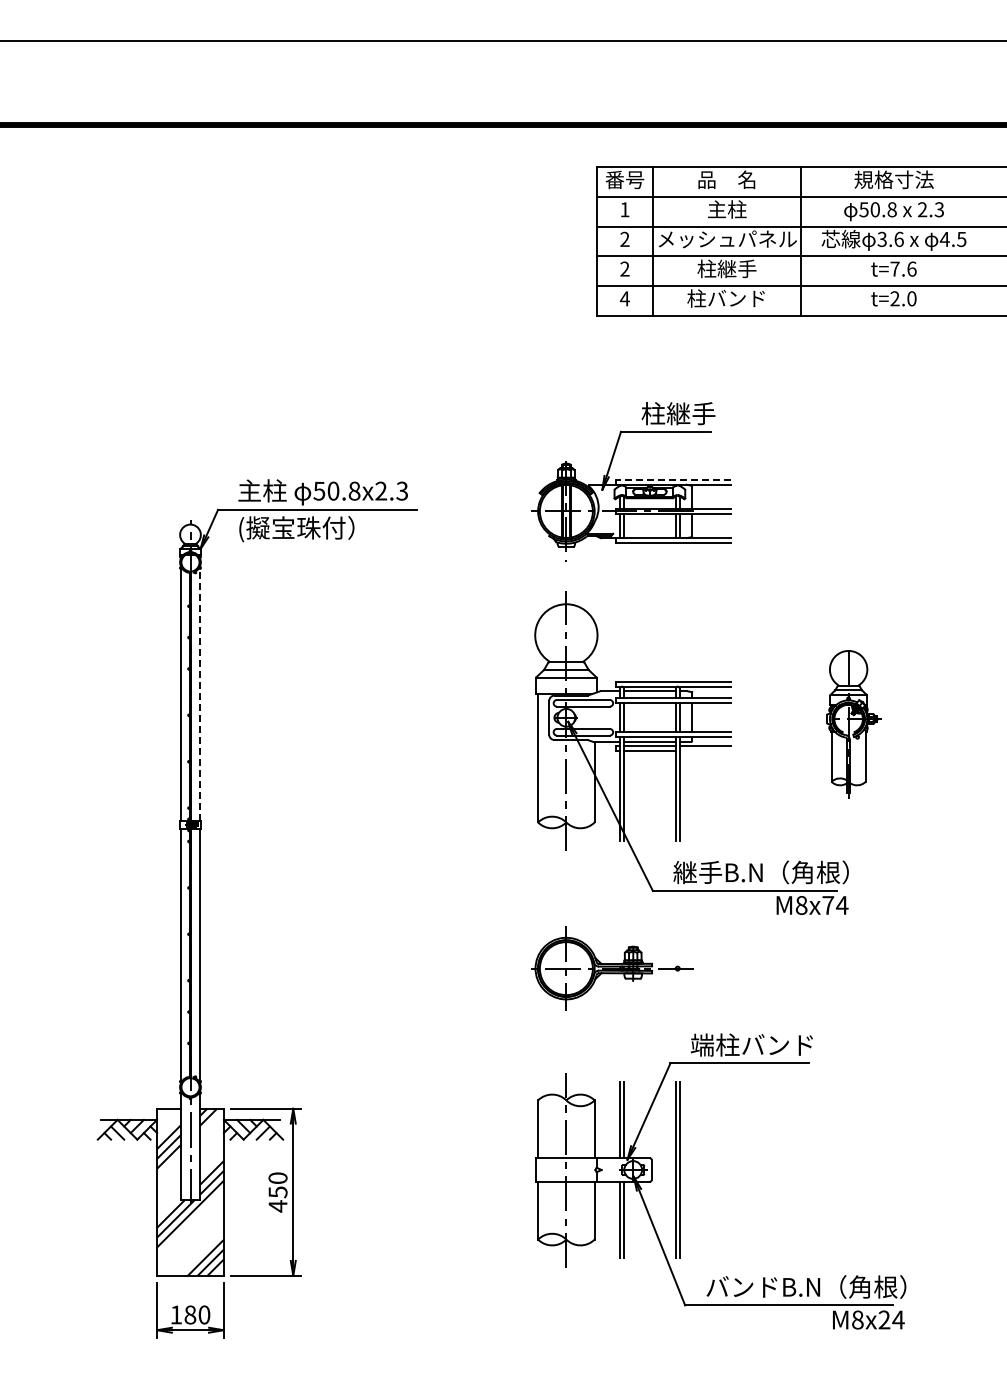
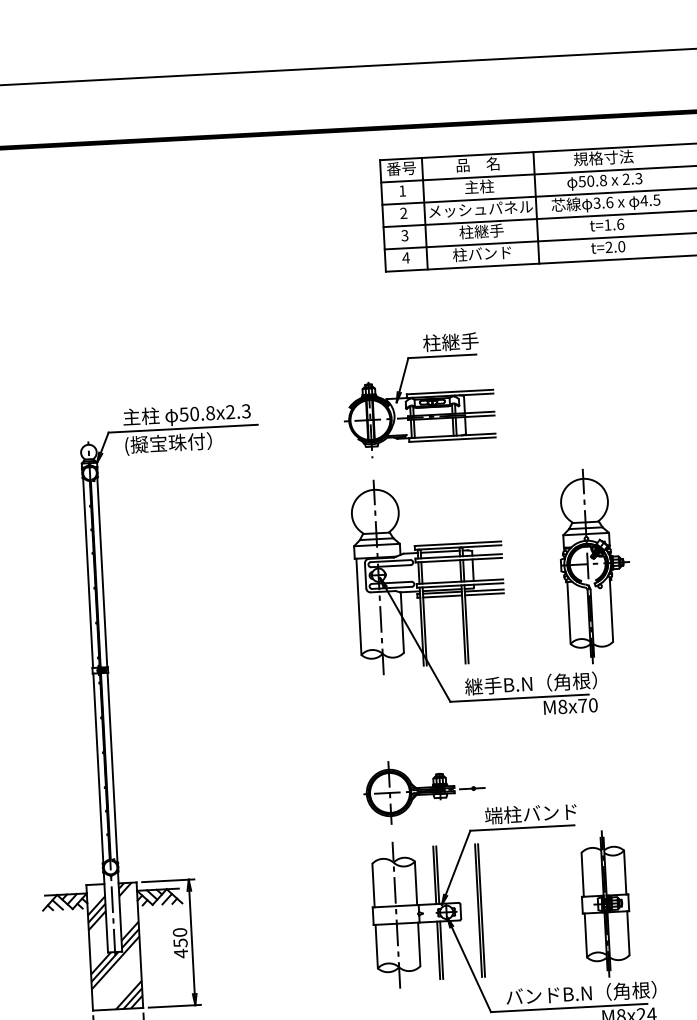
text: (894, 268) -> (607, 224), t=7.6 -> t=1.6
text: (624, 269) -> (404, 235), 2 -> 3
line: (673, 479) -> (449, 391), dashed -> solid
line: (199, 687) -> (101, 566), dashed -> solid
part: (854, 720) -> (595, 565), size x1.67
line: (705, 750) -> (484, 594), added
text: (842, 904) -> (593, 704), M8x74 -> M8x70
part: (612, 968) -> (424, 791), moved
part: (844, 1169) -> (605, 903), added

